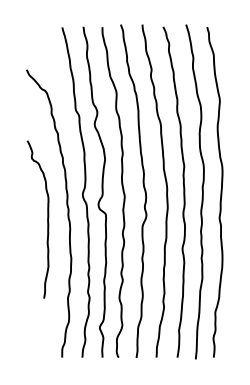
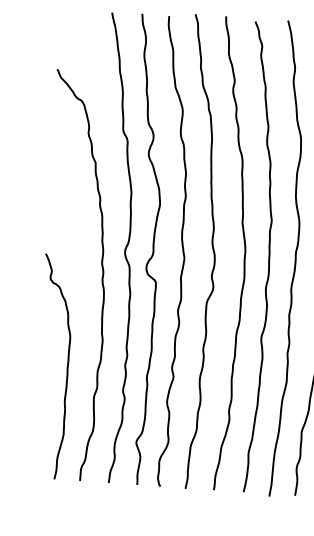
curve: (47, 219) -> (66, 367), moved

